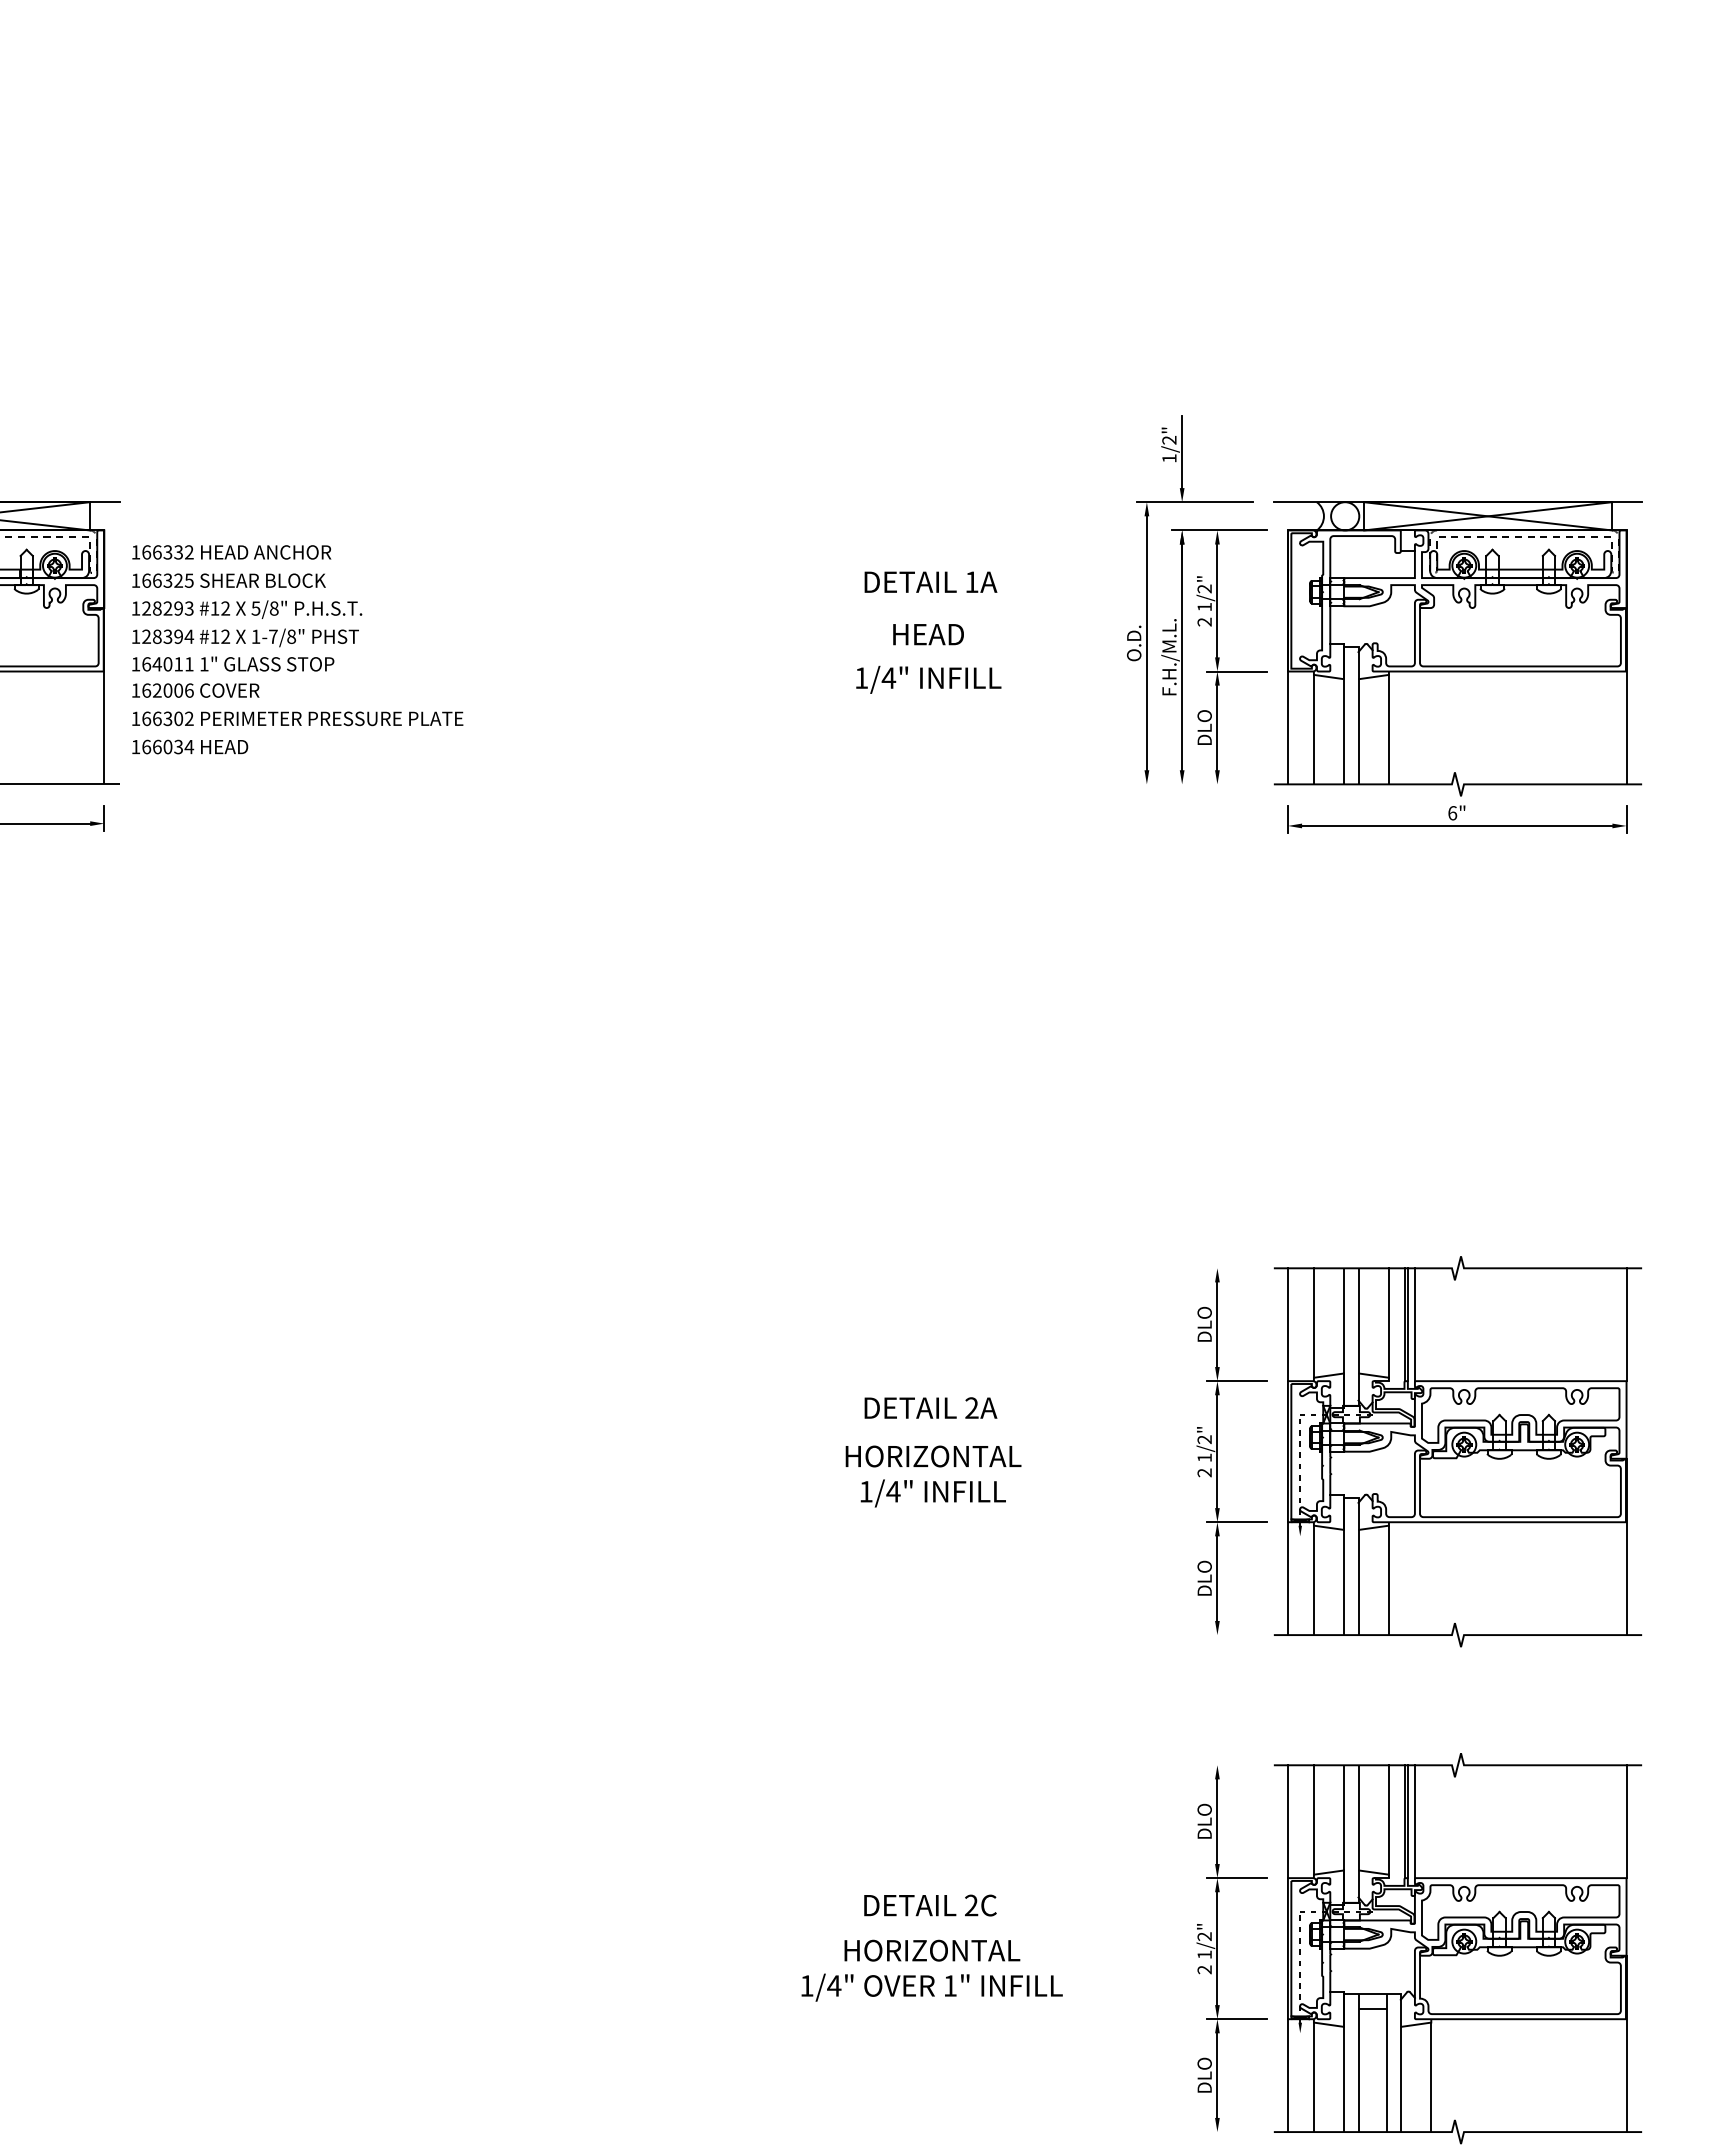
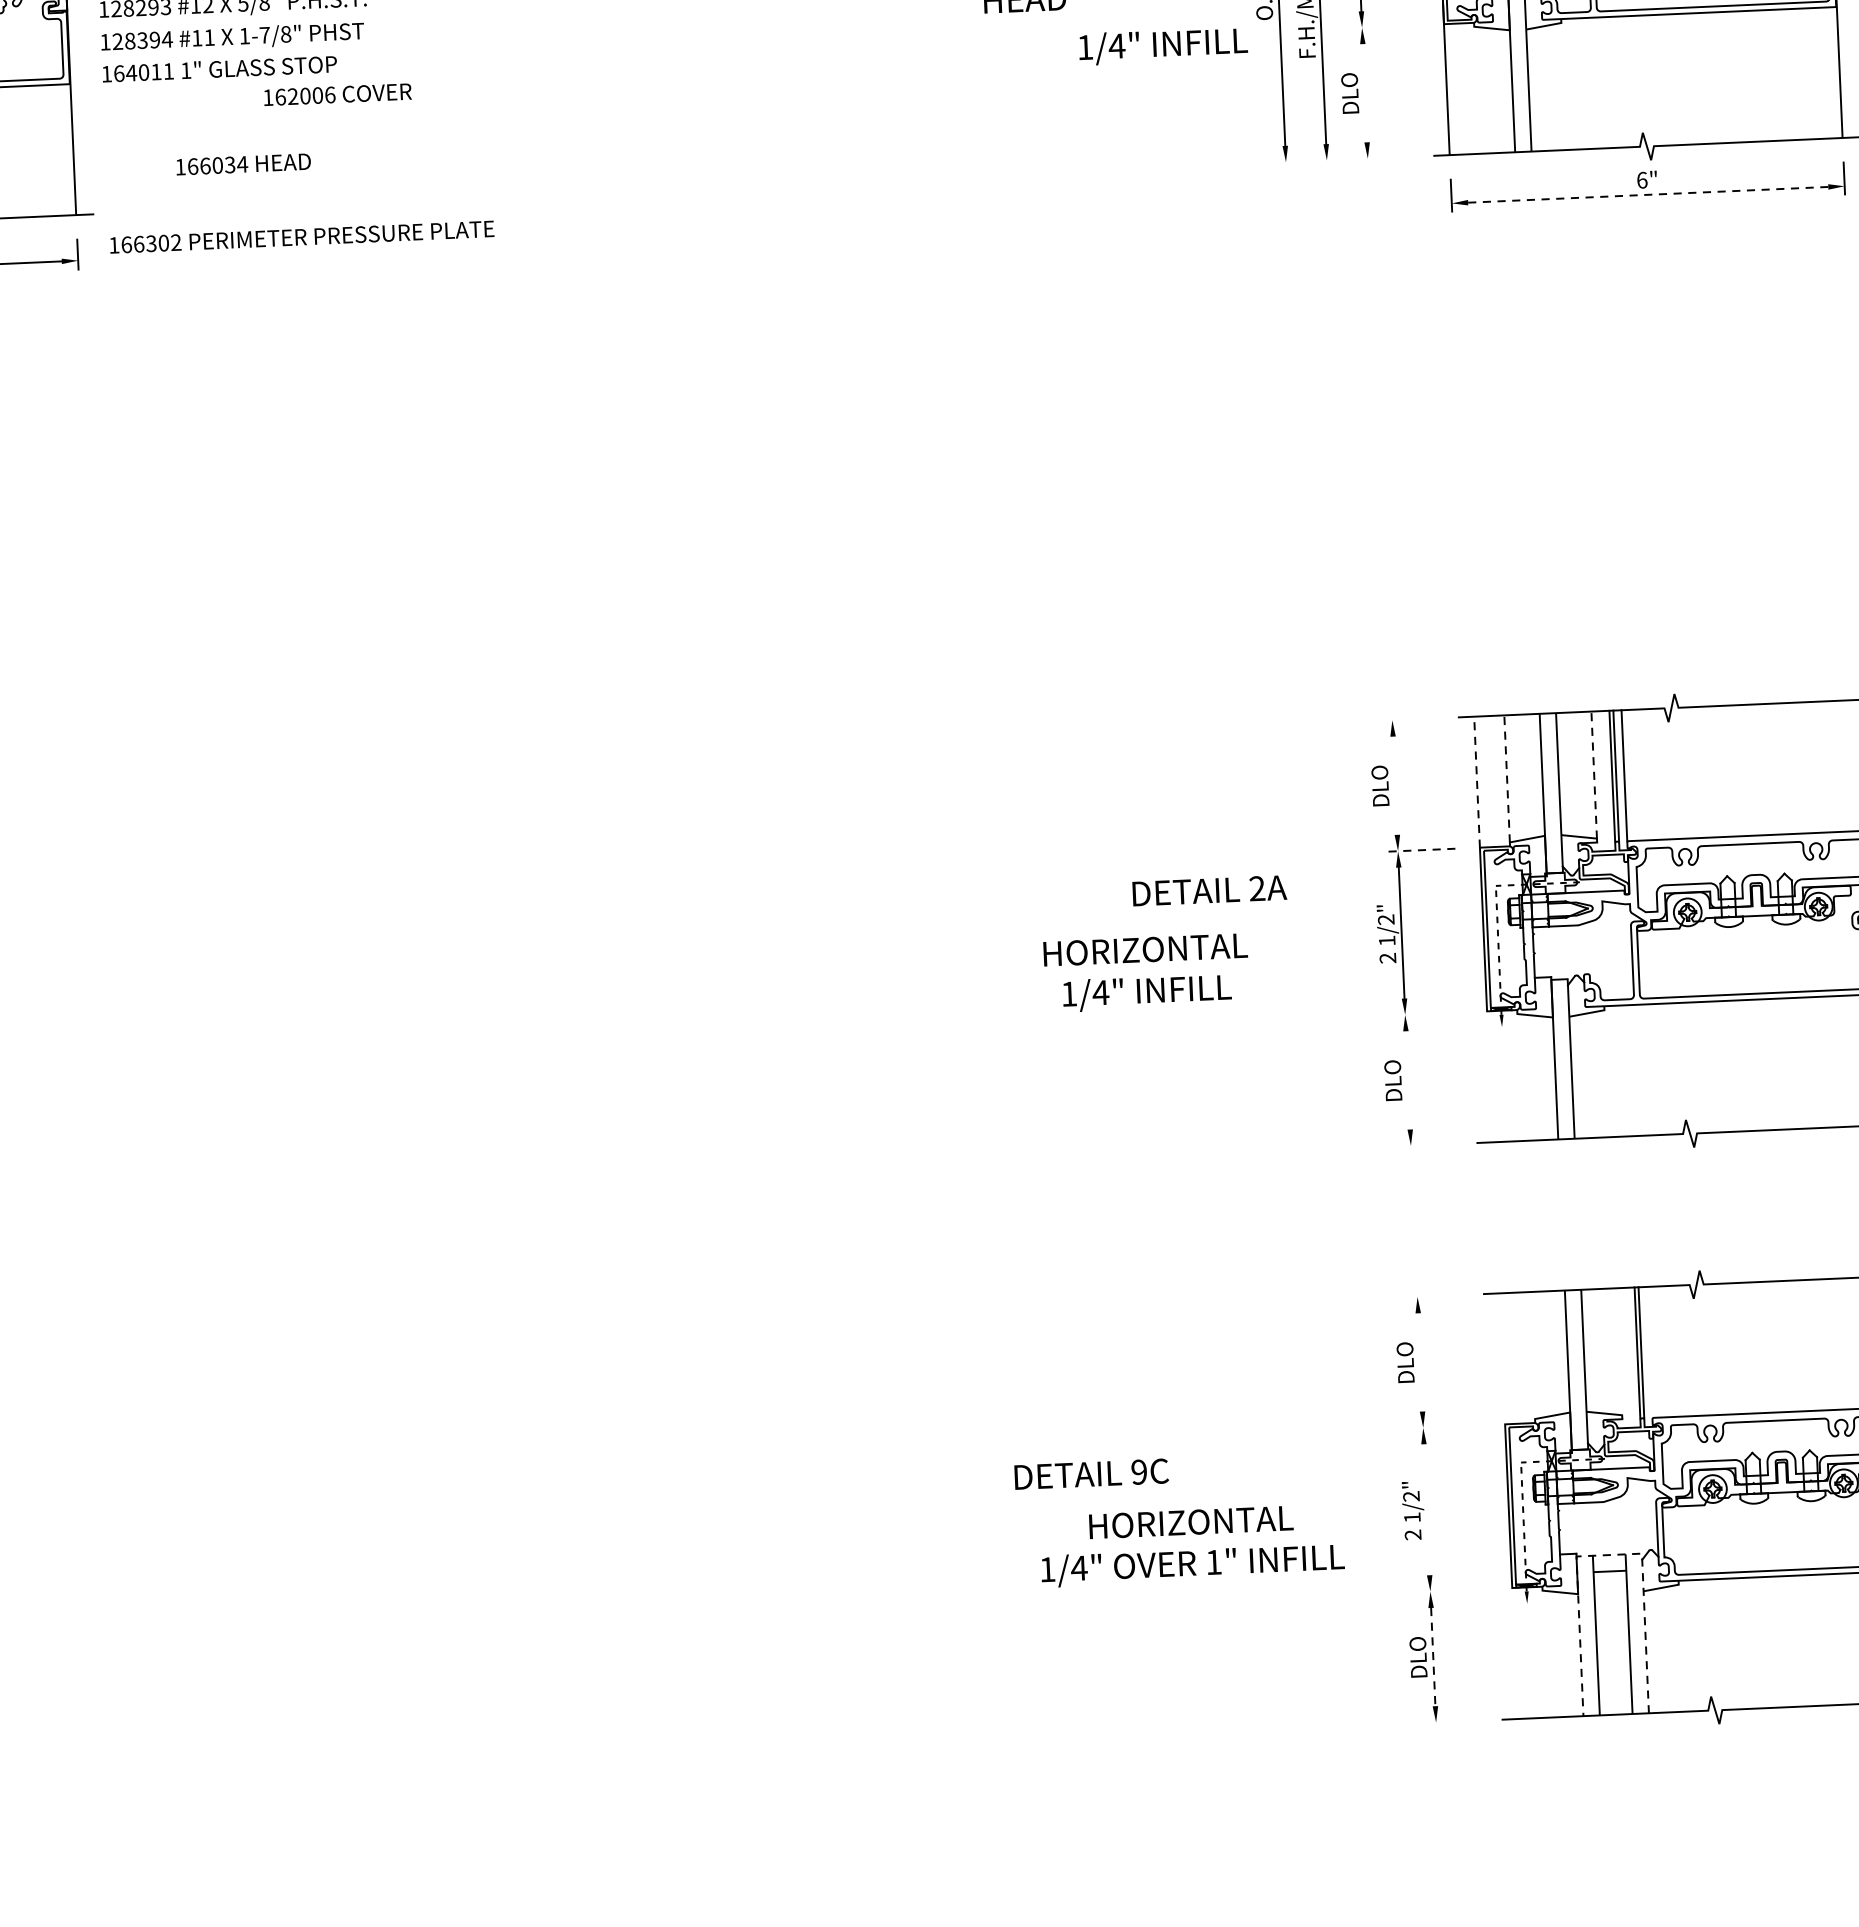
text: (225, 636) -> (209, 37), #12 -> #11
line: (1236, 671) -> (1384, 26), removed
text: (928, 679) -> (1163, 45), moved
text: (195, 690) -> (337, 94), moved
text: (297, 718) -> (301, 236), moved
line: (1217, 727) -> (1365, 92), removed
line: (1313, 729) -> (1476, 90), removed
line: (1388, 729) -> (1563, 86), removed
text: (190, 746) -> (243, 163), moved
line: (1457, 825) -> (1648, 194), solid -> dashed
line: (1313, 1323) -> (1506, 779), solid -> dashed
line: (1388, 1323) -> (1593, 775), solid -> dashed
line: (1217, 1324) -> (1395, 785), removed
line: (1287, 1324) -> (1476, 781), solid -> dashed
line: (1237, 1381) -> (1421, 850), solid -> dashed
text: (930, 1407) -> (1209, 890), moved
text: (933, 1476) -> (1146, 973), moved
line: (1236, 1522) -> (1427, 1014), removed
line: (1217, 1578) -> (1408, 1080), removed
line: (1287, 1578) -> (1489, 1076), removed
line: (1313, 1580) -> (1519, 1077), removed
line: (1388, 1580) -> (1606, 1073), removed
line: (1313, 1819) -> (1531, 1355), removed
line: (1388, 1819) -> (1618, 1351), removed
line: (1217, 1821) -> (1420, 1362), removed
line: (1287, 1821) -> (1501, 1358), removed
line: (1414, 1821) -> (1649, 1352), removed
line: (1236, 1878) -> (1445, 1427), removed
text: (971, 1905) -> (1139, 1472), 2C -> 9C
line: (1217, 1948) -> (1426, 1509), removed
text: (931, 1970) -> (1191, 1545), moved
line: (1372, 1994) -> (1609, 1555), solid -> dashed
line: (1236, 2019) -> (1452, 1590), removed
line: (1287, 2075) -> (1514, 1653), removed
line: (1217, 2076) -> (1433, 1658), solid -> dashed
line: (1313, 2077) -> (1544, 1654), removed
line: (1431, 2077) -> (1681, 1648), removed

